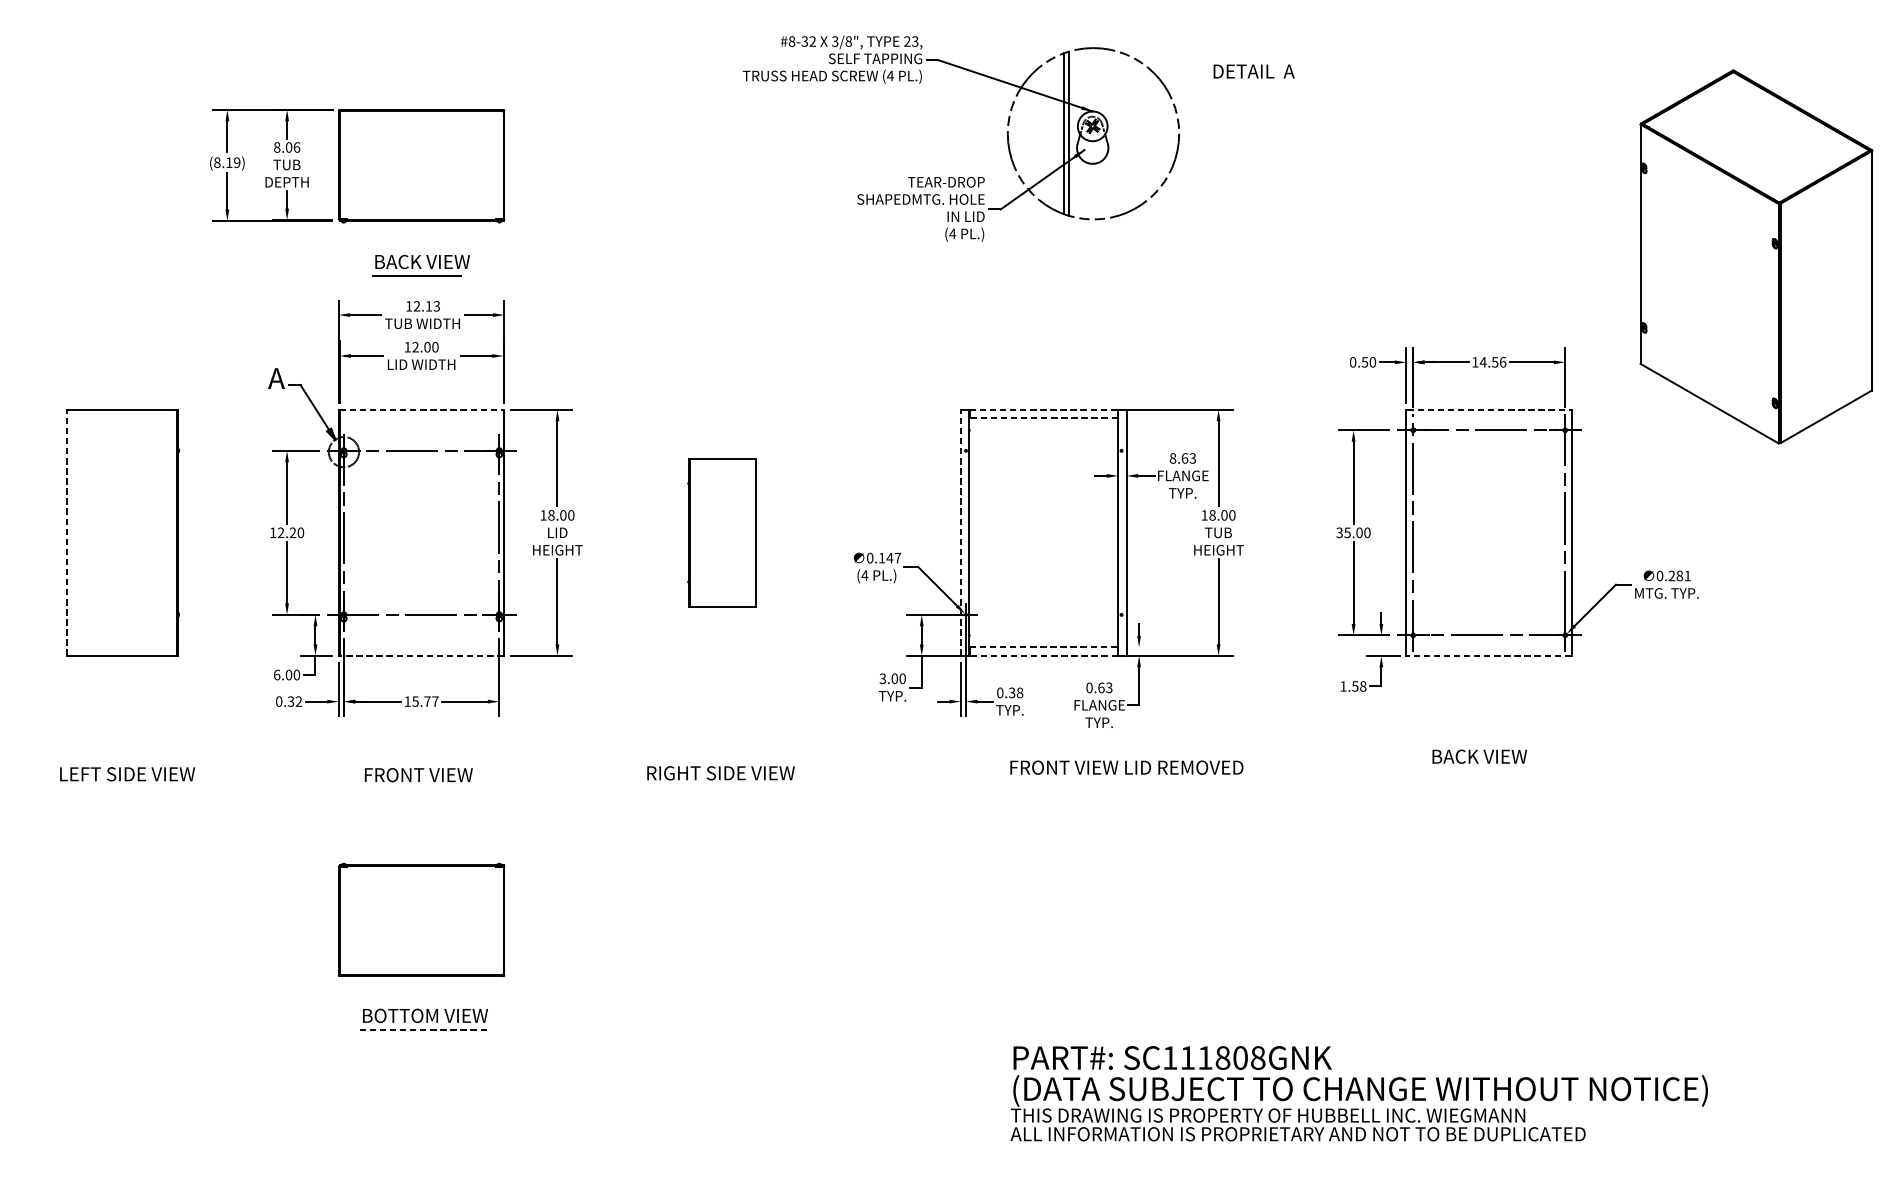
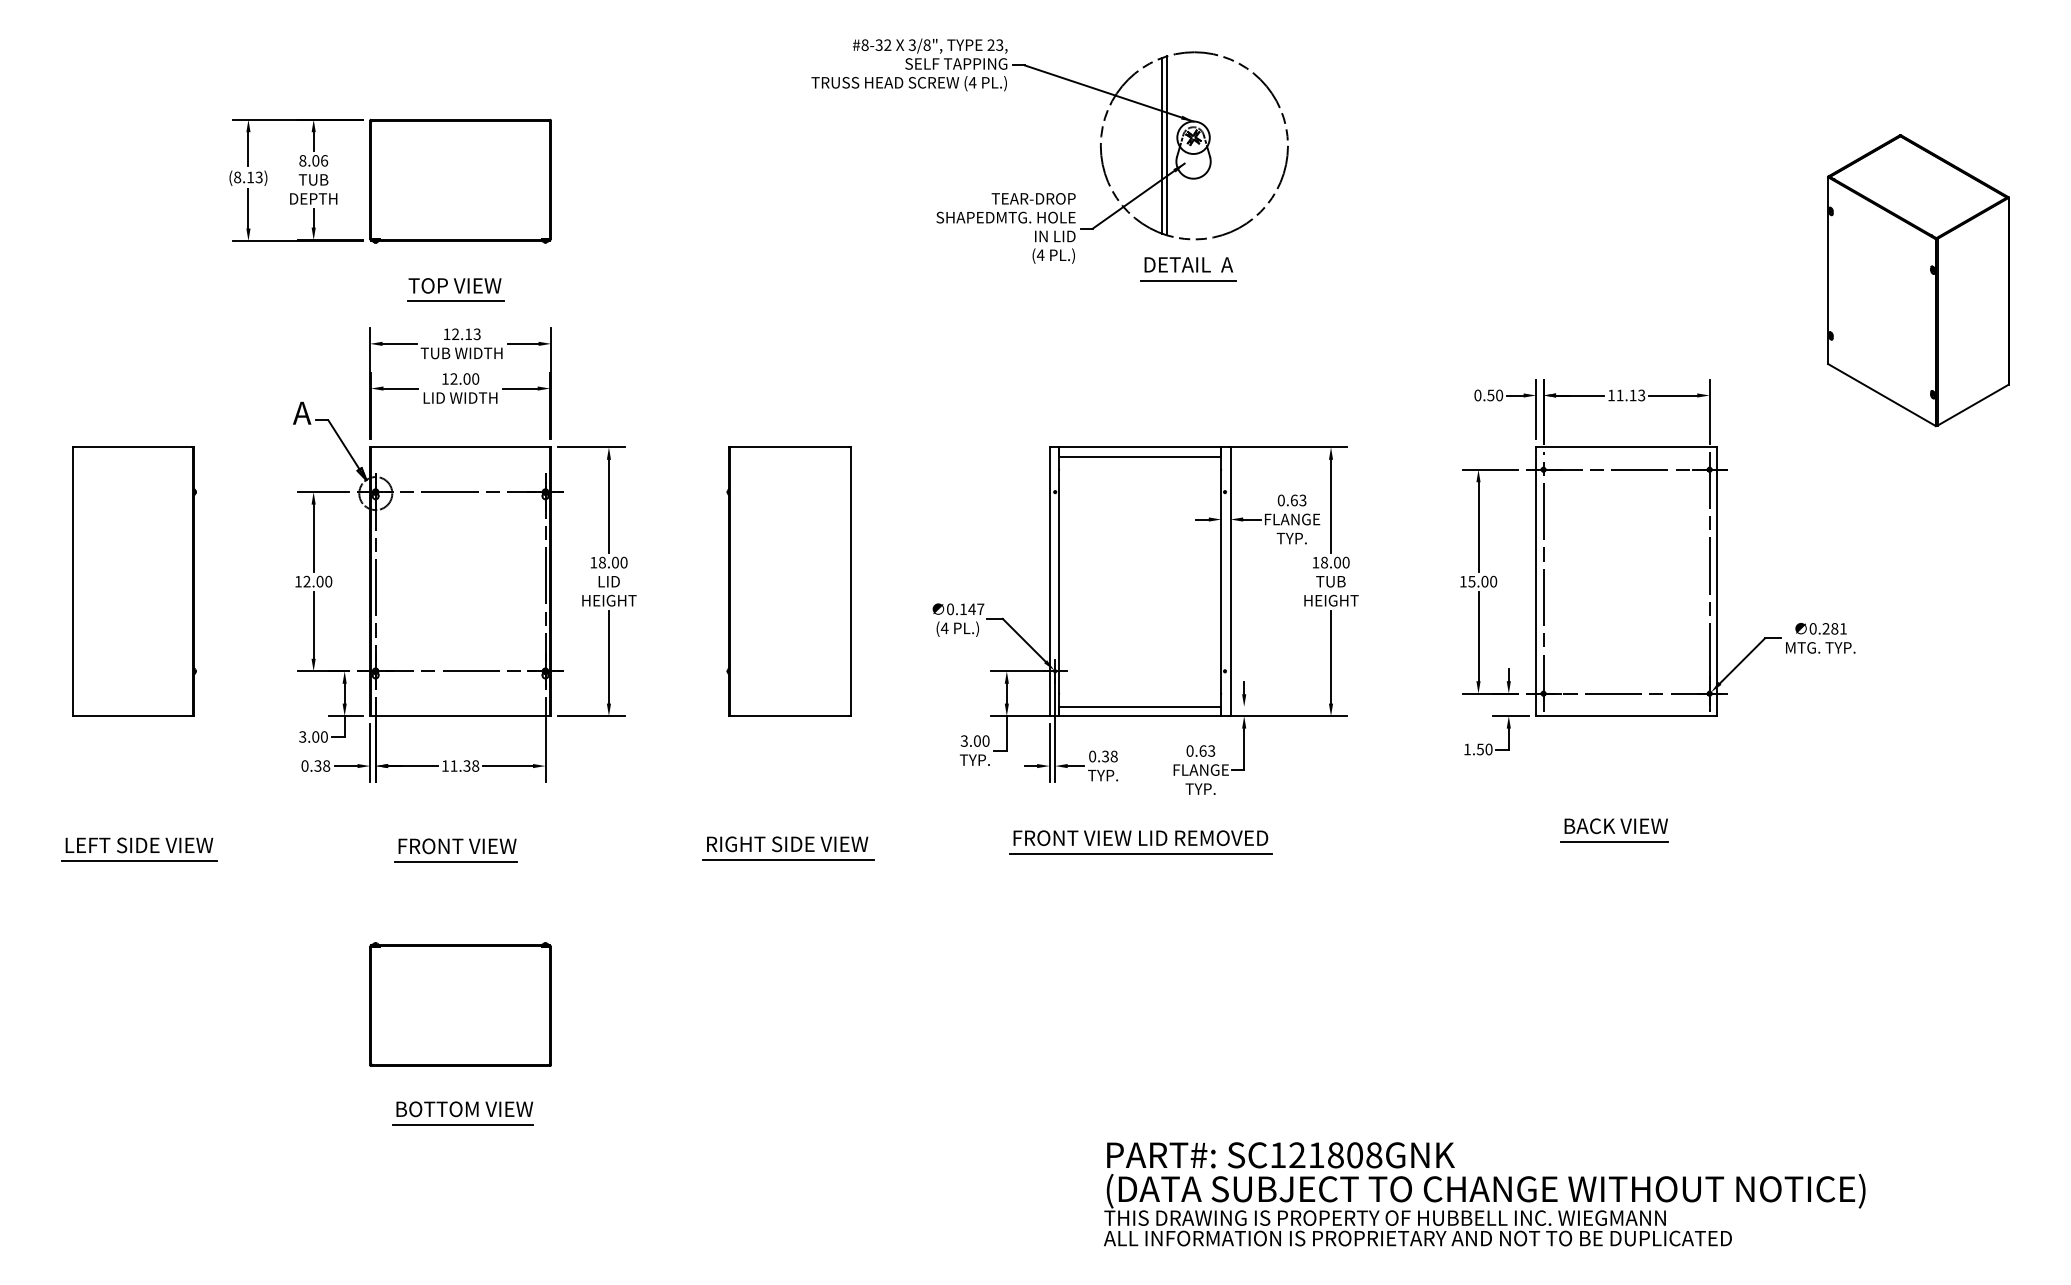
text: (1253, 71) -> (1188, 264), moved
text: (236, 162) -> (258, 177), (8.19) -> (8.13)
line: (1088, 257) -> (1188, 280), added
part: (1756, 257) -> (1918, 280), size x0.71
text: (421, 261) -> (460, 285), BACK VIEW -> TOP VIEW
text: (1492, 362) -> (1630, 395), 14.56 -> 11.13
line: (421, 409) -> (460, 447), dashed -> solid
line: (1044, 409) -> (1140, 447), dashed -> solid
line: (1490, 409) -> (1627, 447), dashed -> solid
line: (1044, 418) -> (1140, 456), dashed -> solid
text: (1172, 458) -> (1280, 500), 8.63 -> 0.63
line: (66, 532) -> (72, 581), dashed -> solid
text: (292, 532) -> (319, 581), 12.20 -> 12.00
part: (721, 532) -> (788, 581), size x1.67
line: (960, 532) -> (1049, 581), dashed -> solid
text: (1338, 532) -> (1462, 581), 35.00 -> 15.00
line: (1044, 647) -> (1140, 706), dashed -> solid
line: (421, 656) -> (460, 716), dashed -> solid
line: (1044, 656) -> (1140, 716), dashed -> solid
line: (1489, 656) -> (1626, 716), dashed -> solid
text: (276, 674) -> (302, 736), 6.00 -> 3.00
text: (1362, 686) -> (1488, 749), 1.58 -> 1.50
text: (298, 701) -> (326, 765), 0.32 -> 0.38
text: (425, 701) -> (464, 765), 15.77 -> 11.38
text: (1126, 767) -> (1140, 837), moved
line: (1478, 770) -> (1614, 841), added
line: (1045, 781) -> (1141, 853), added
line: (721, 787) -> (788, 859), added
line: (127, 788) -> (139, 860), added
line: (417, 789) -> (456, 861), added
line: (424, 1029) -> (463, 1124), dashed -> solid
text: (1187, 1057) -> (1297, 1154), SC111808GNK -> SC121808GNK

